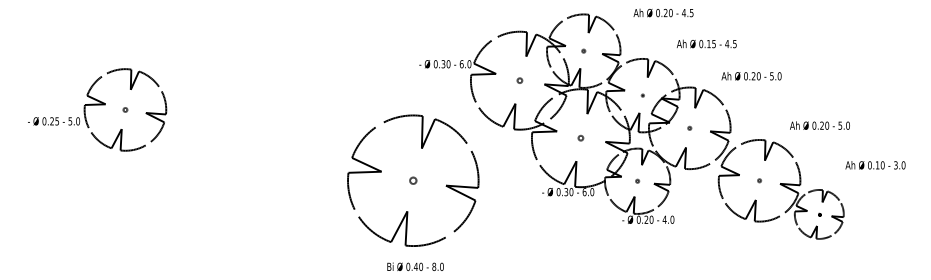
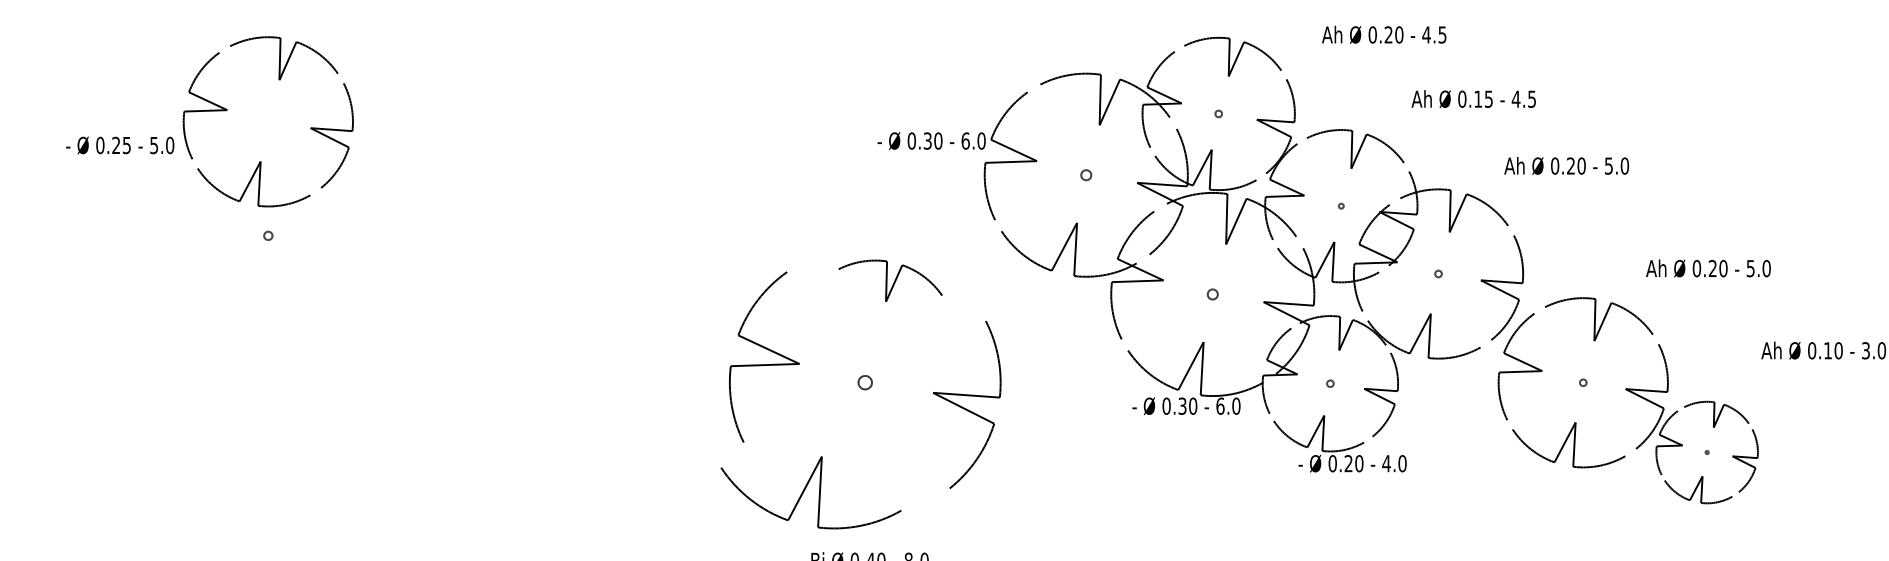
part: (97, 109) -> (210, 120), moved
part: (425, 131) -> (890, 280), size x0.6
part: (401, 228) -> (809, 492), moved

